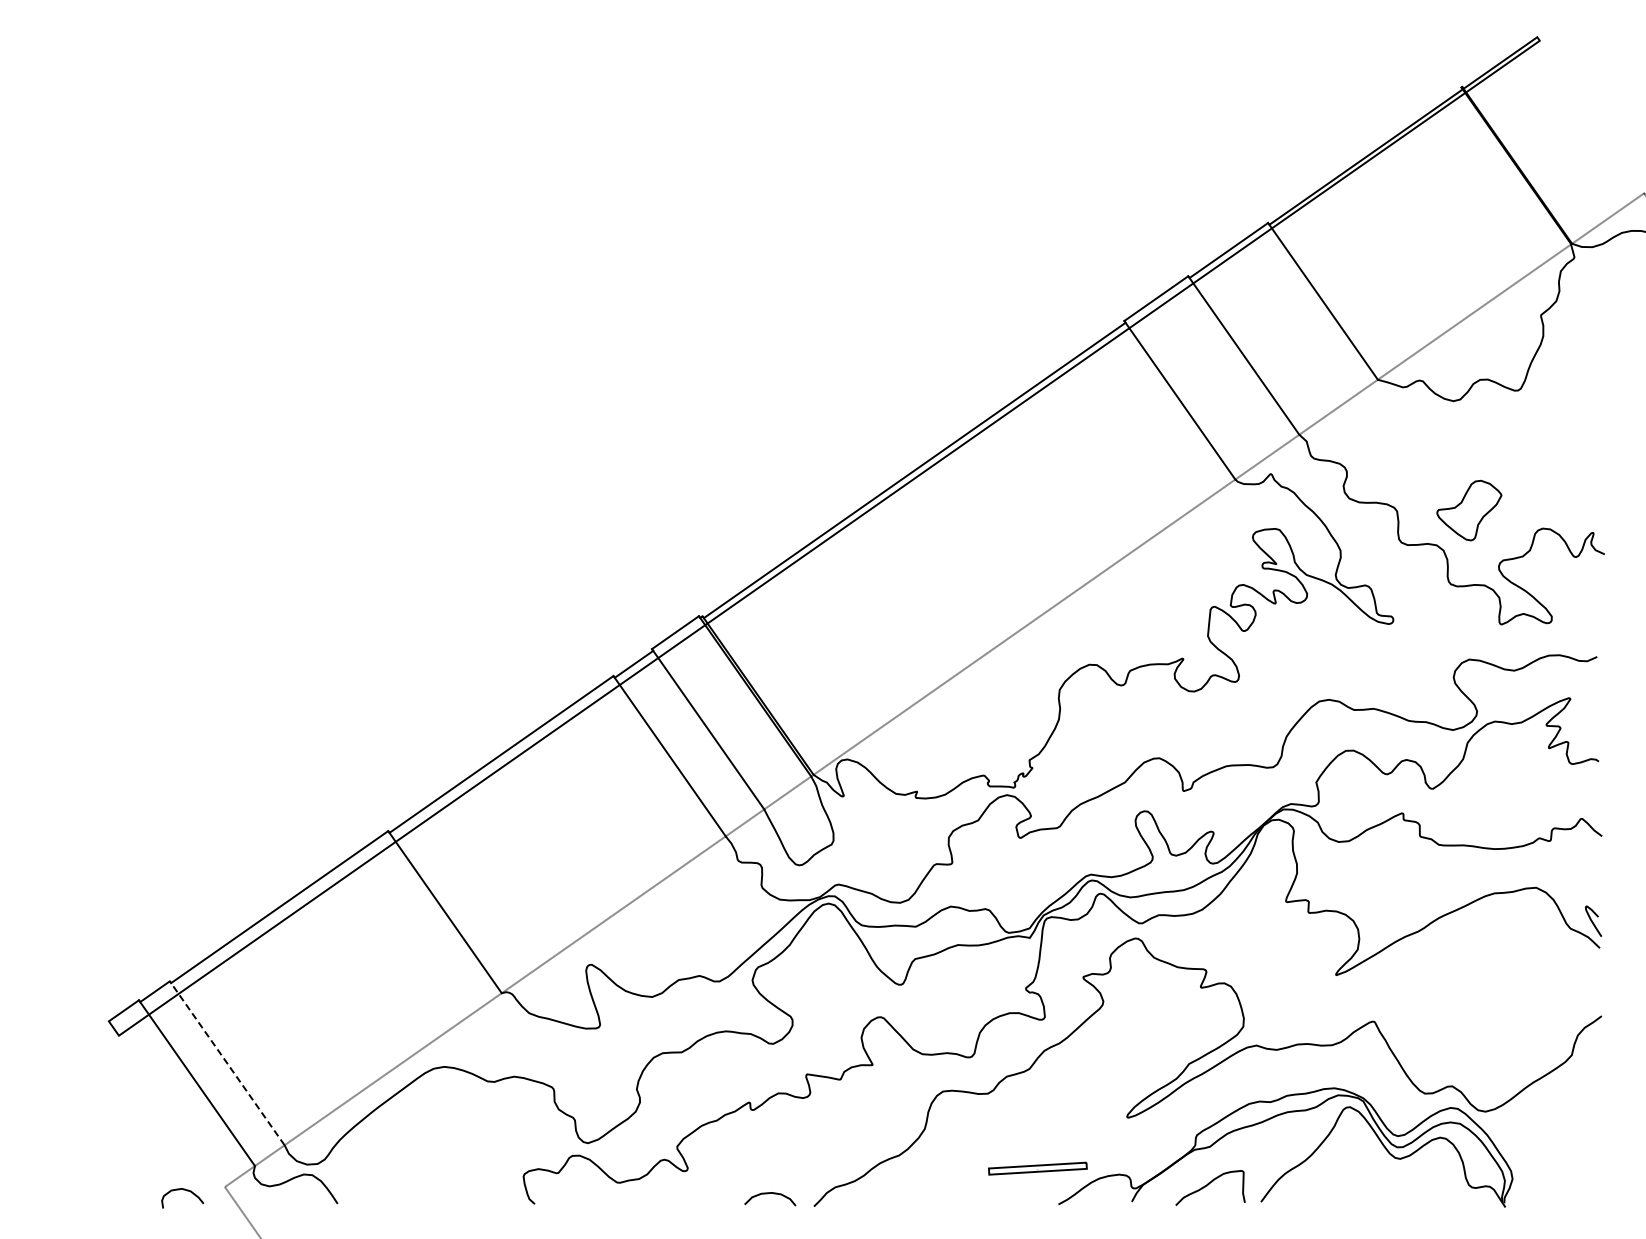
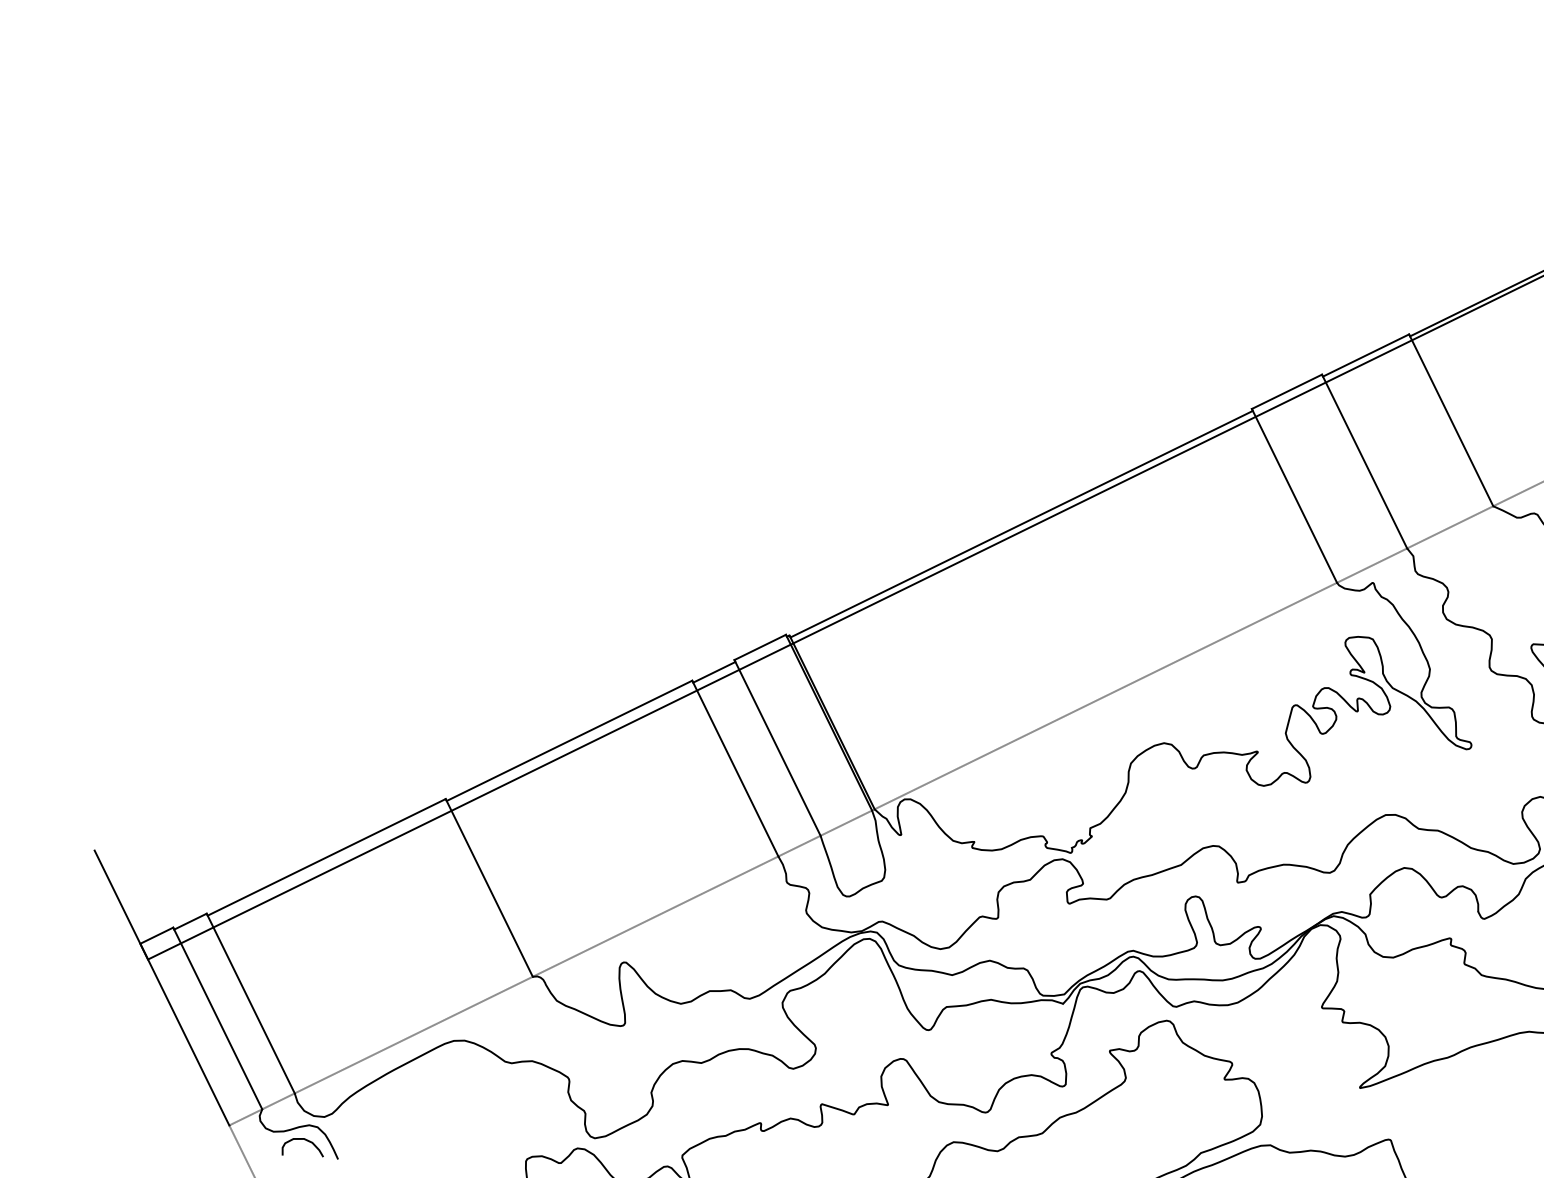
line: (136, 1061) -> (161, 987), added
line: (226, 1062) -> (250, 1002), dashed -> solid
curve: (183, 1190) -> (305, 1140), moved

